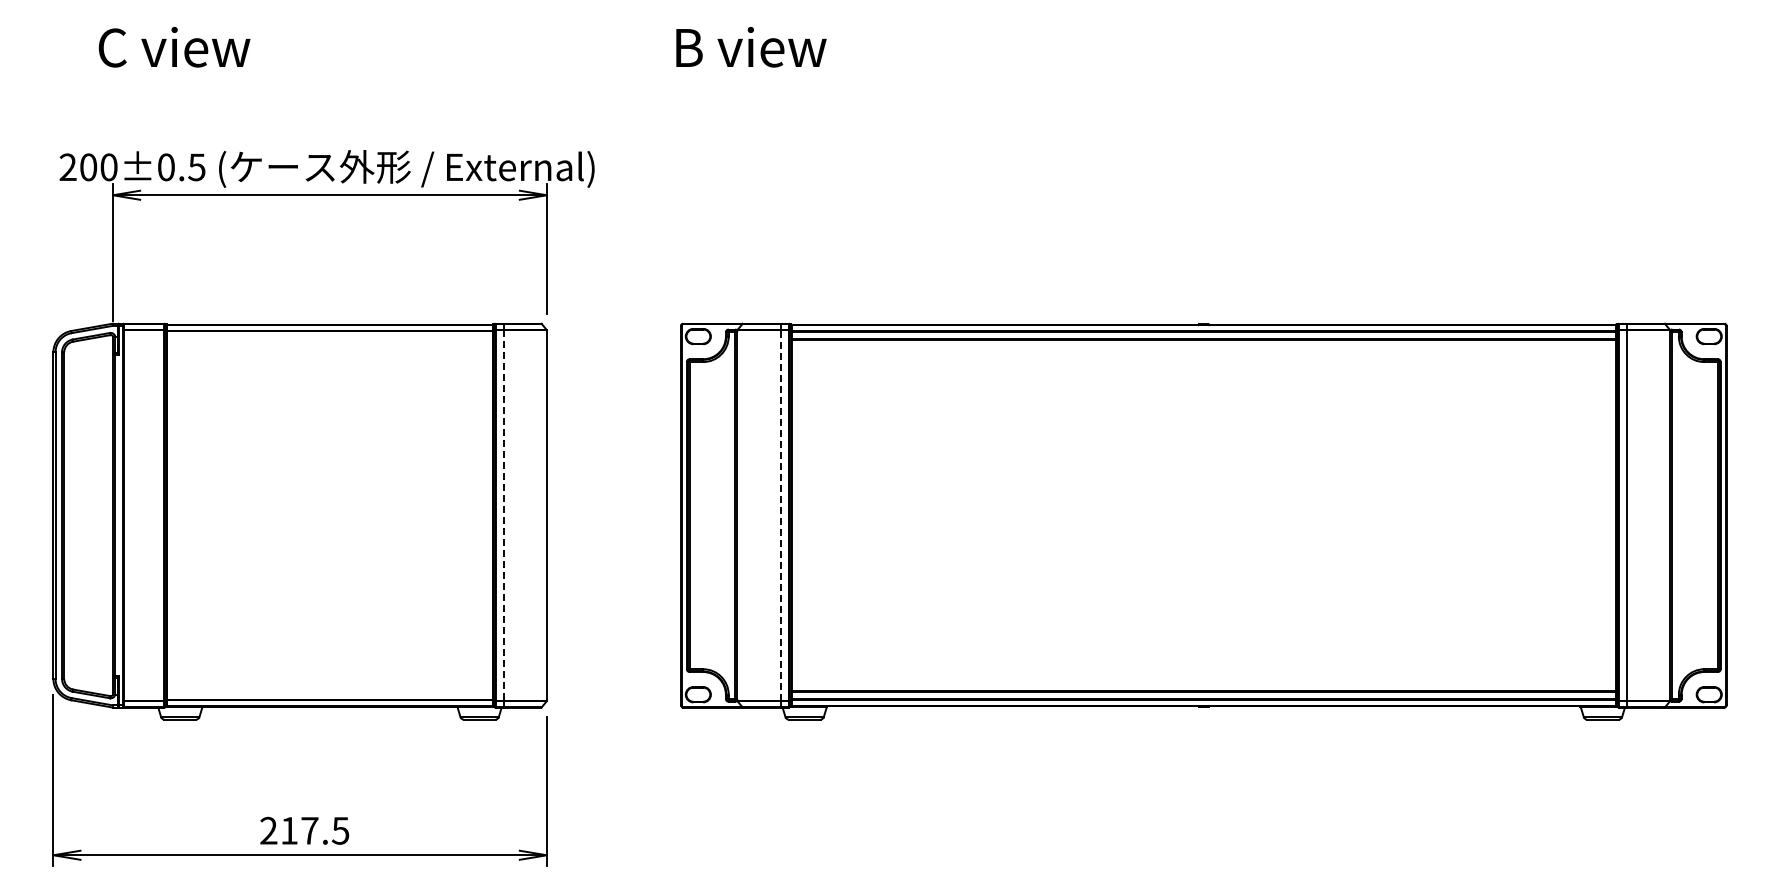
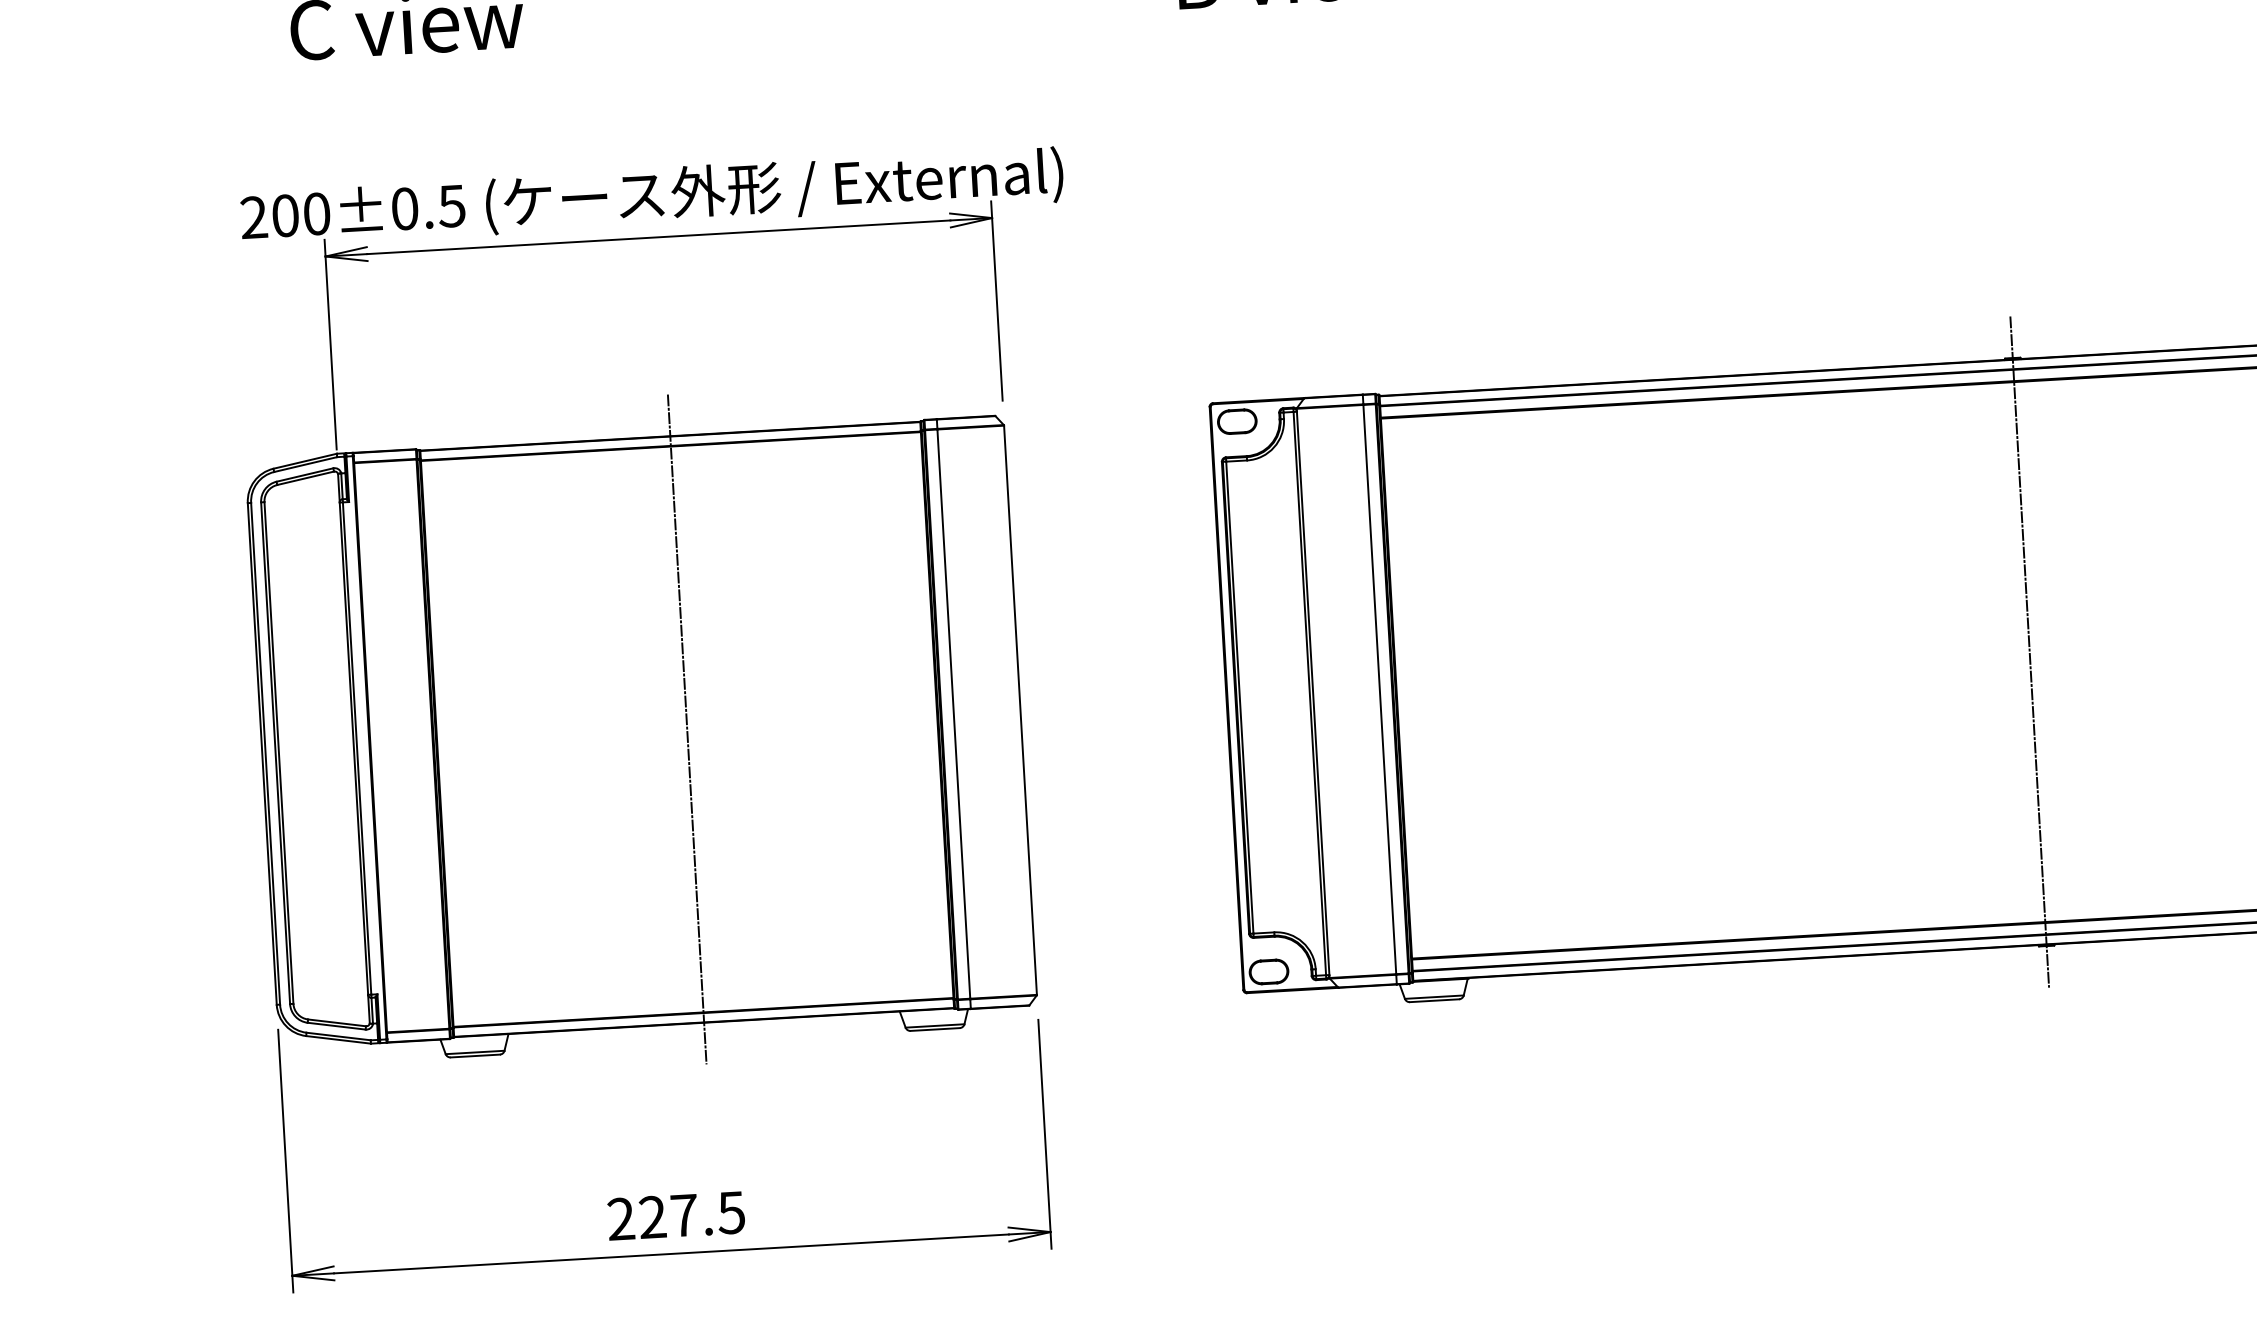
line: (329, 515) -> (686, 729), added
line: (780, 515) -> (1379, 689), dashed -> solid
line: (1203, 515) -> (2029, 651), added
line: (503, 516) -> (953, 715), dashed -> solid
text: (288, 830) -> (651, 1216), 217.5 -> 227.5

